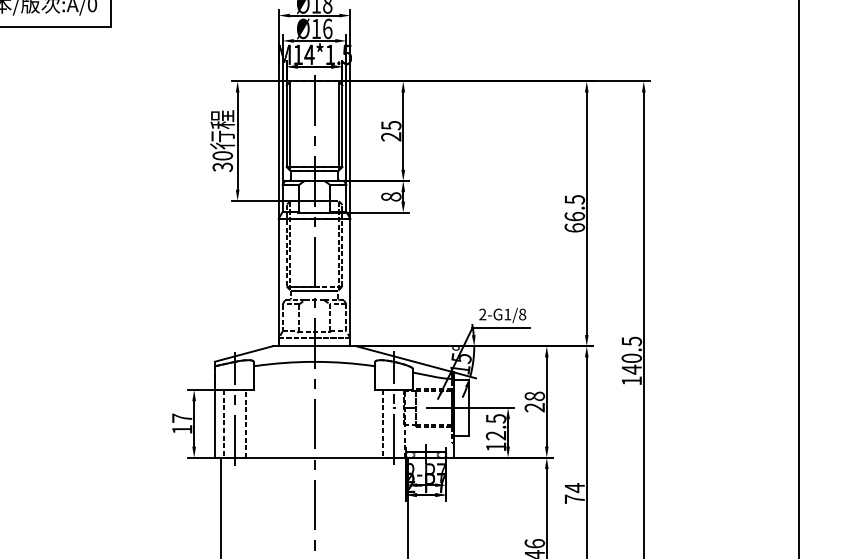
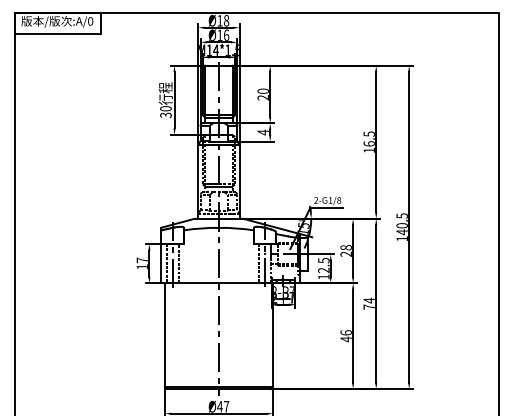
text: (389, 124) -> (262, 90), 25 -> 20
text: (389, 196) -> (262, 132), 8 -> 4
text: (573, 226) -> (368, 149), 66.5 -> 16.5

